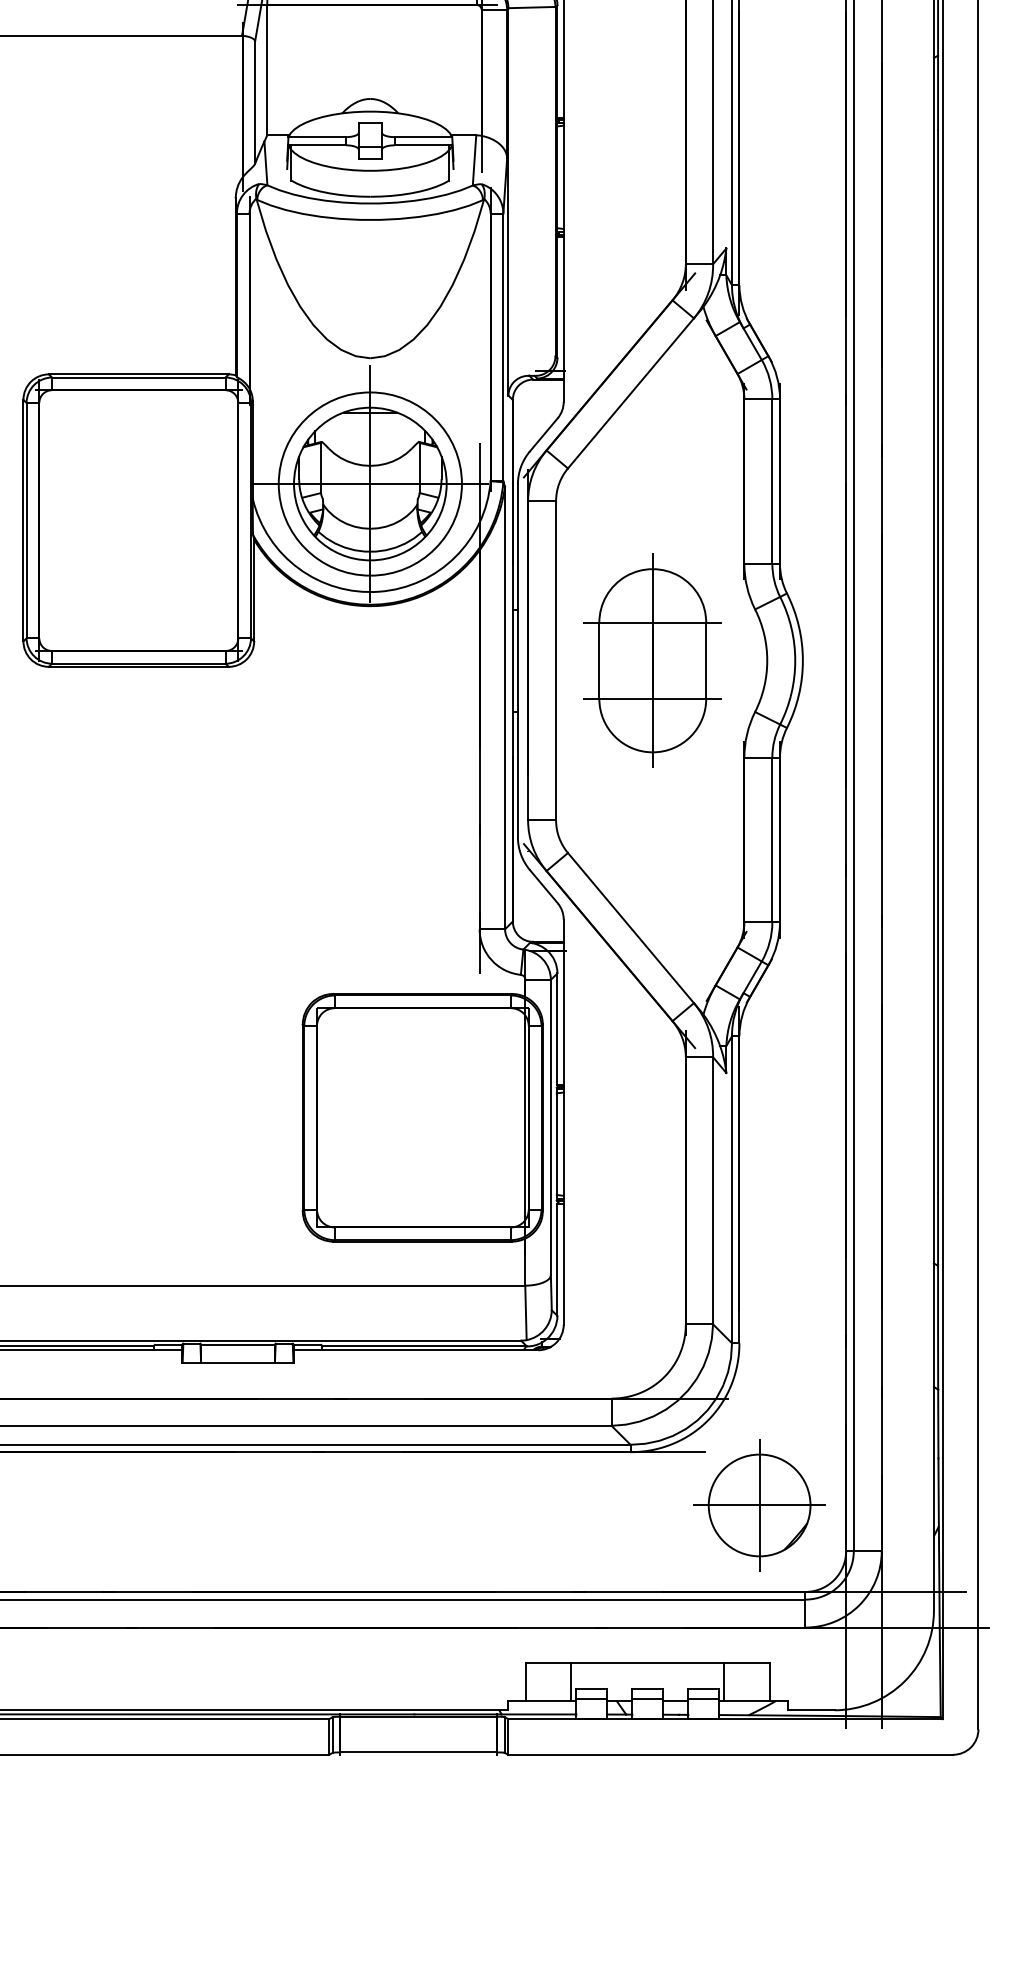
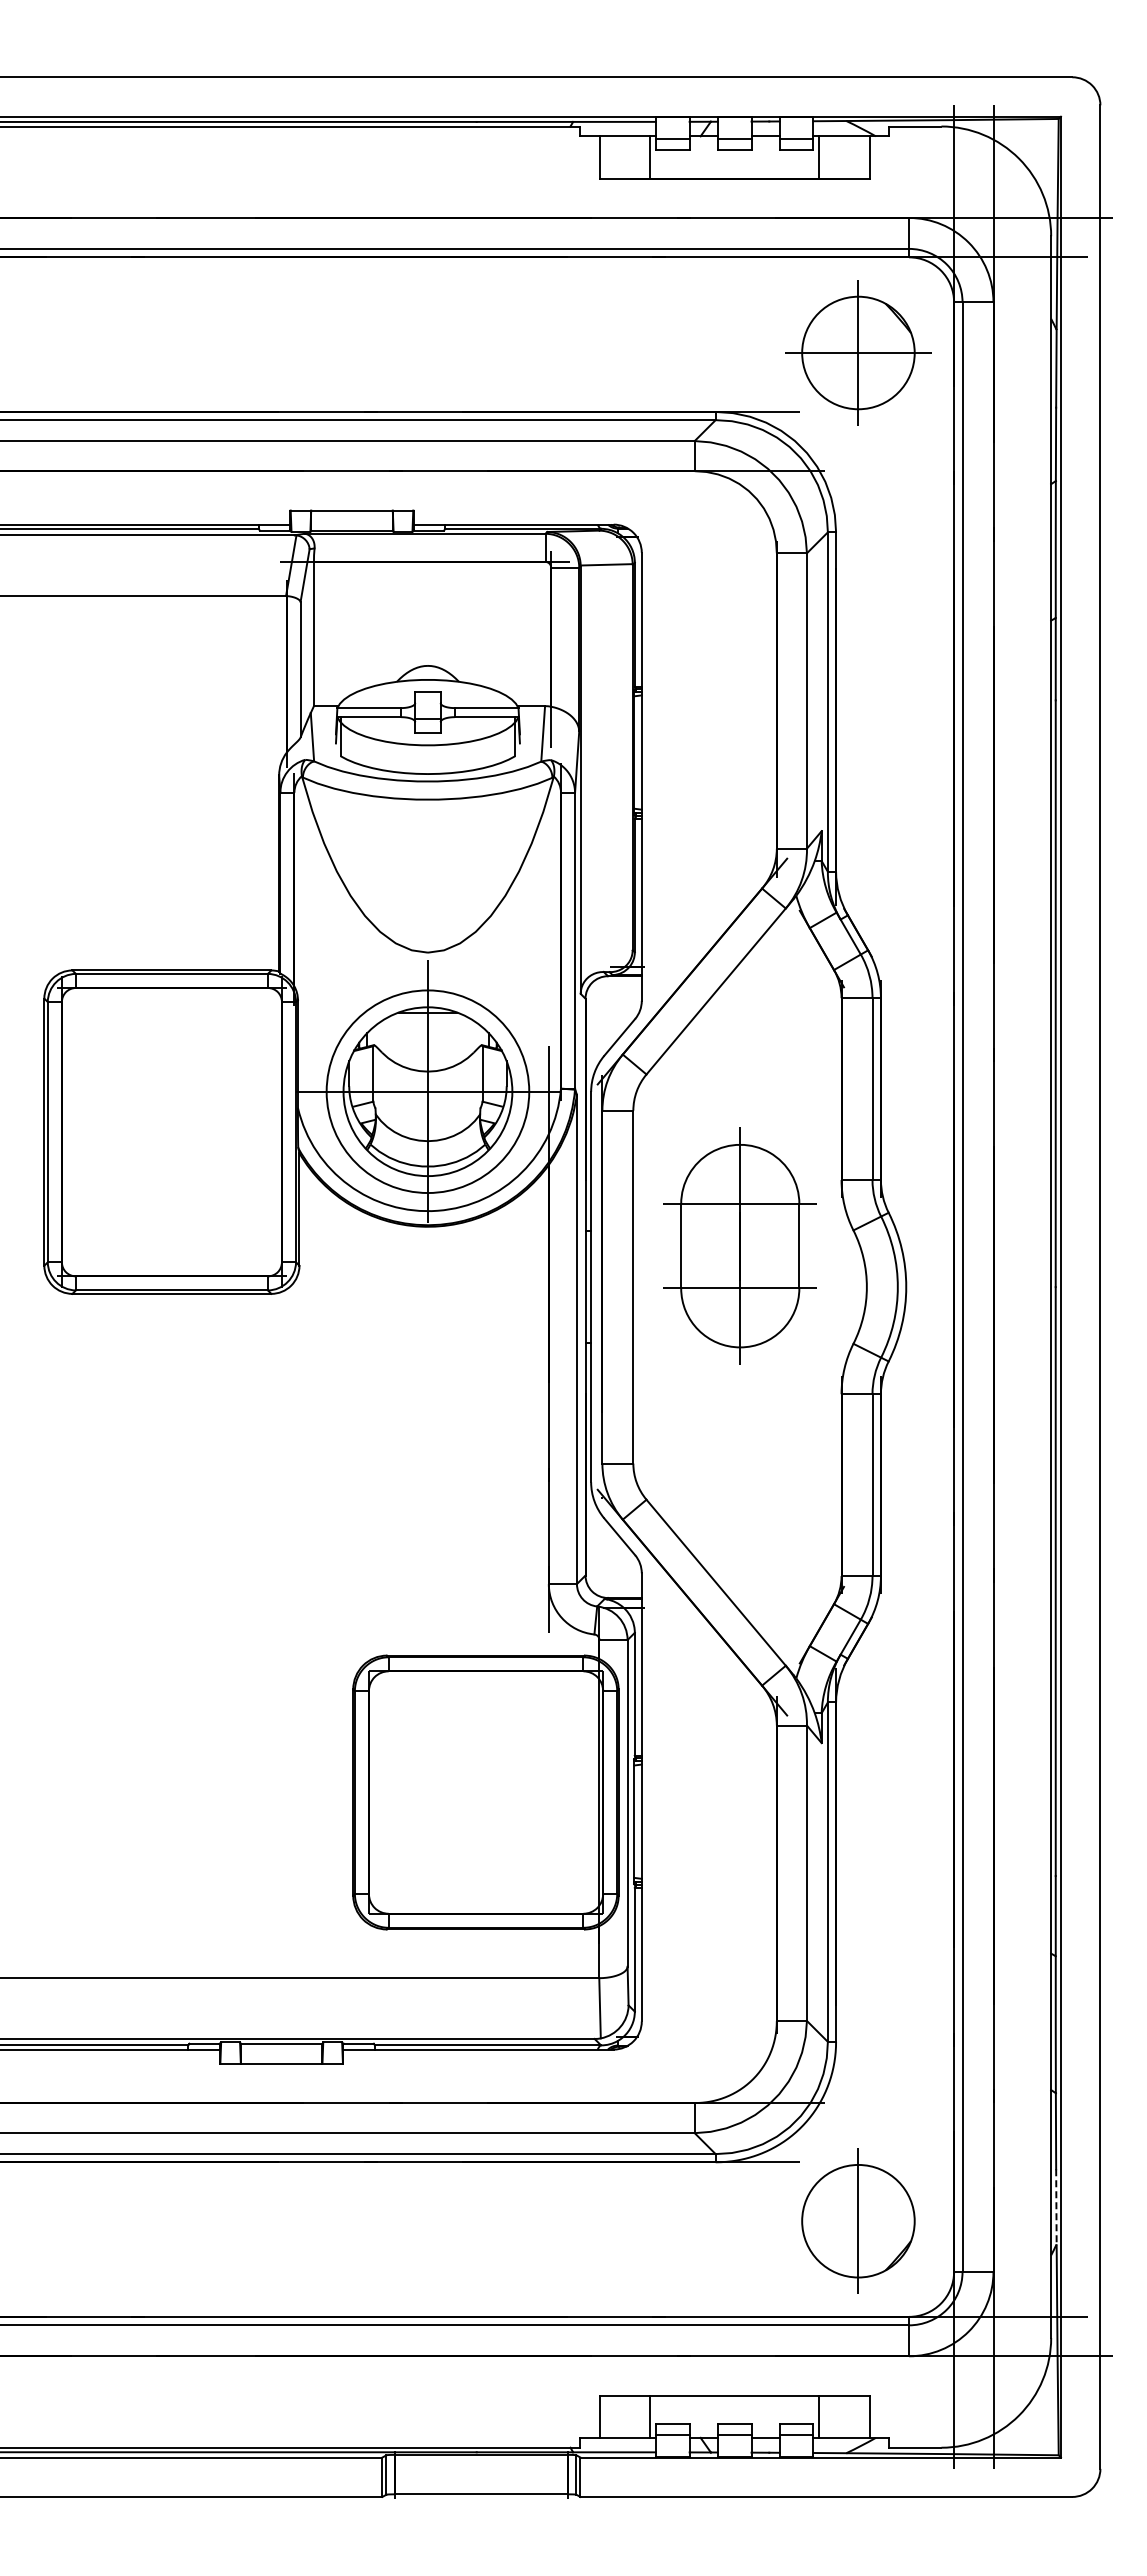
part: (652, 660) -> (739, 1245), moved
line: (938, 1492) -> (1056, 2206), solid -> dashed
line: (759, 1505) -> (858, 2221), removed

